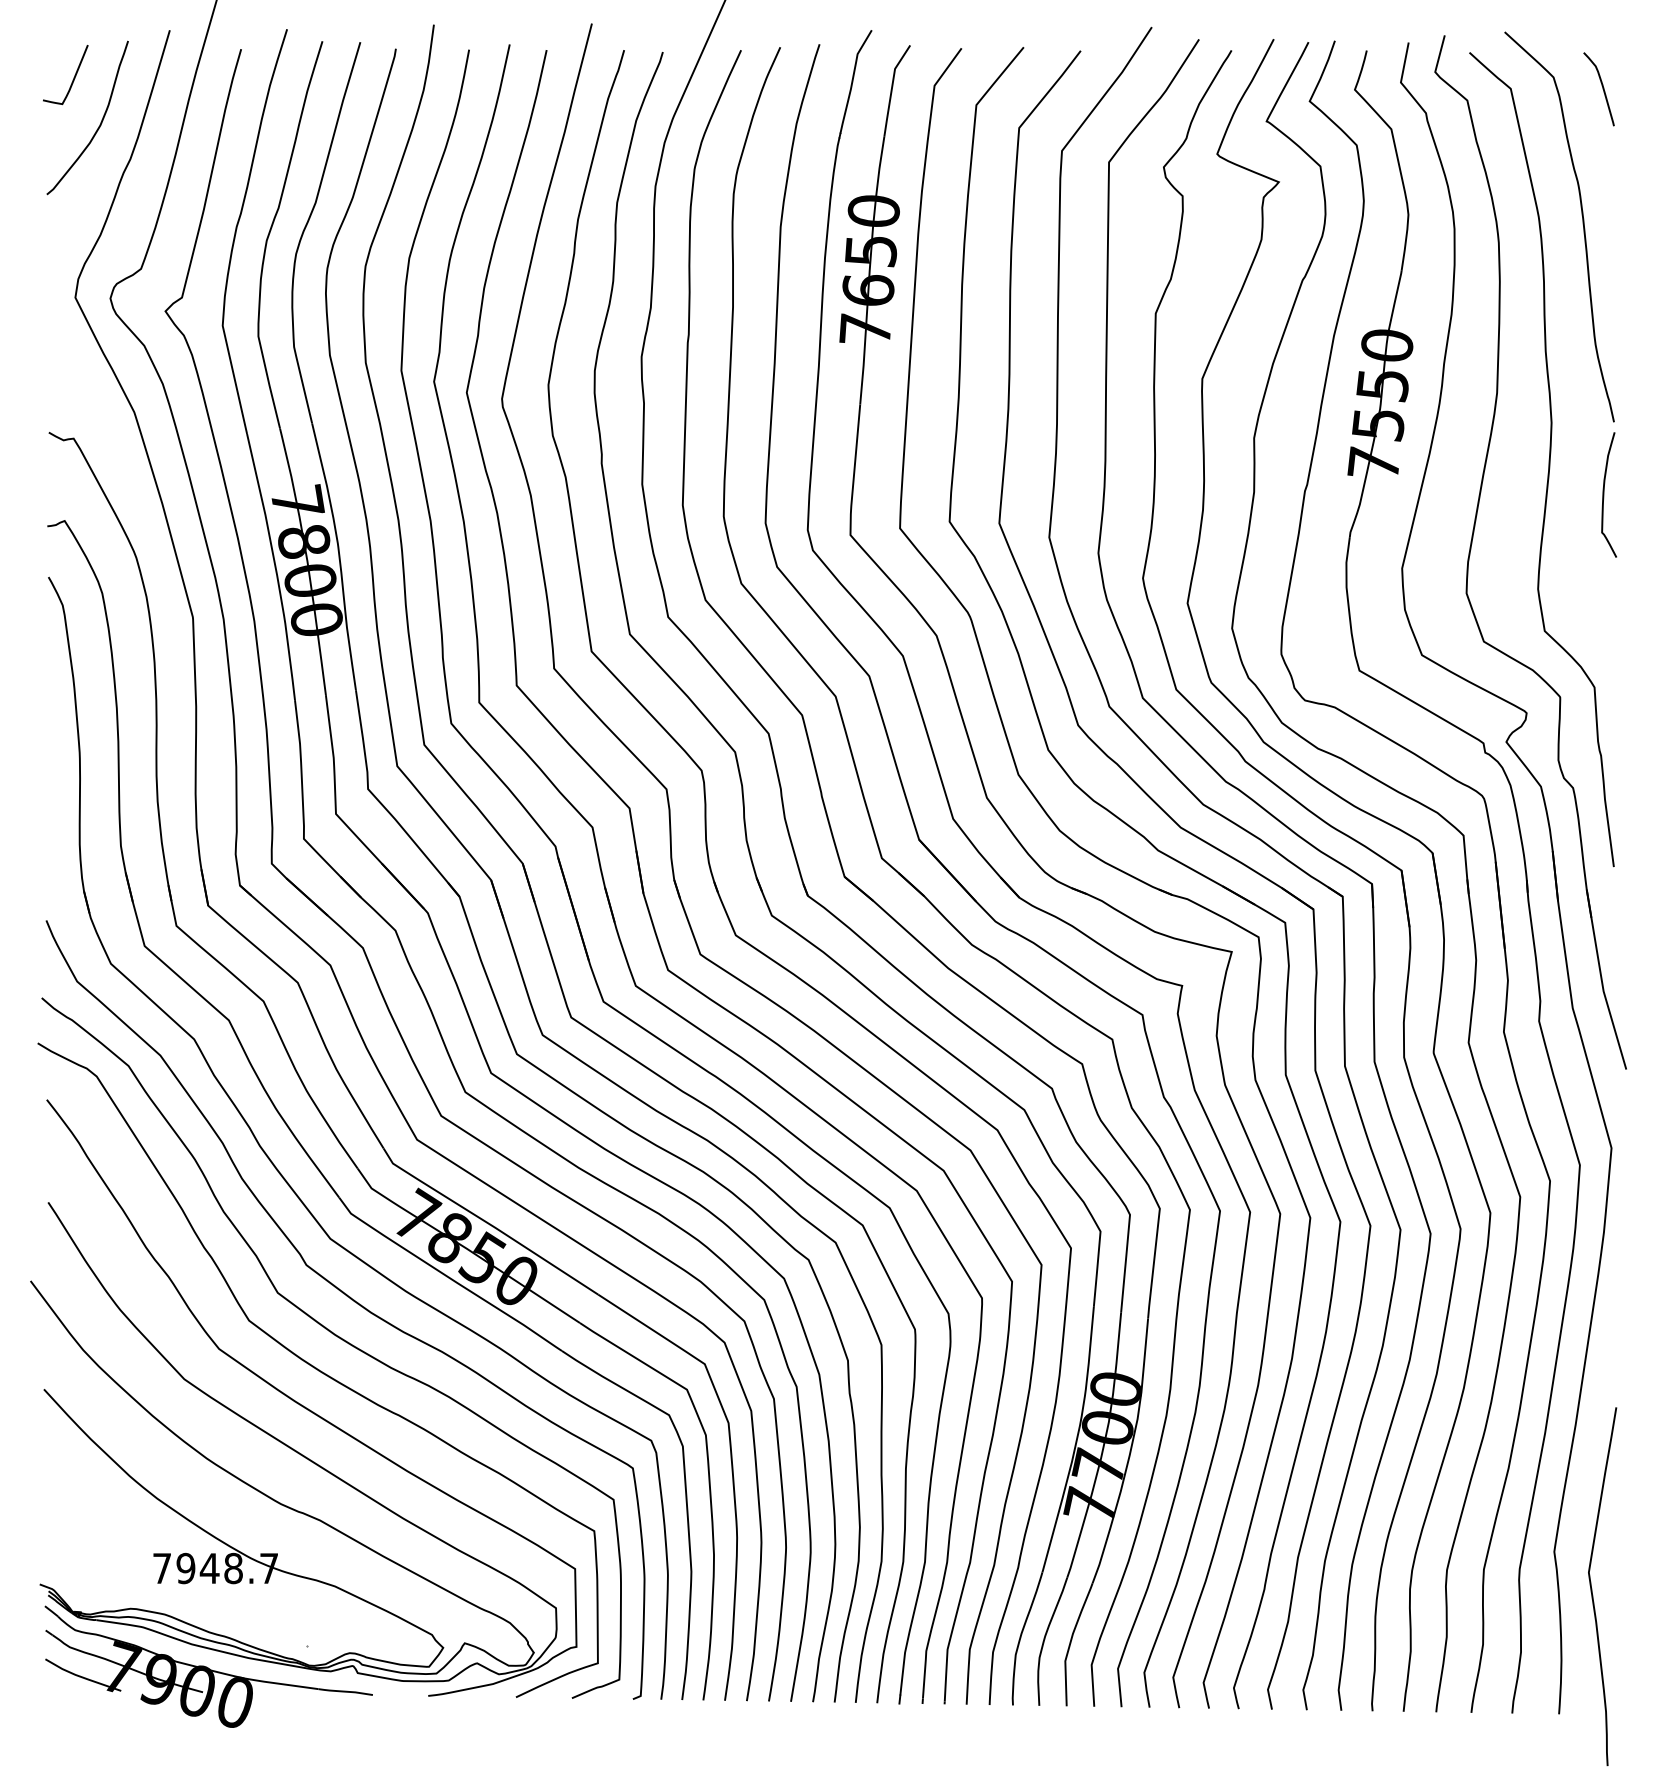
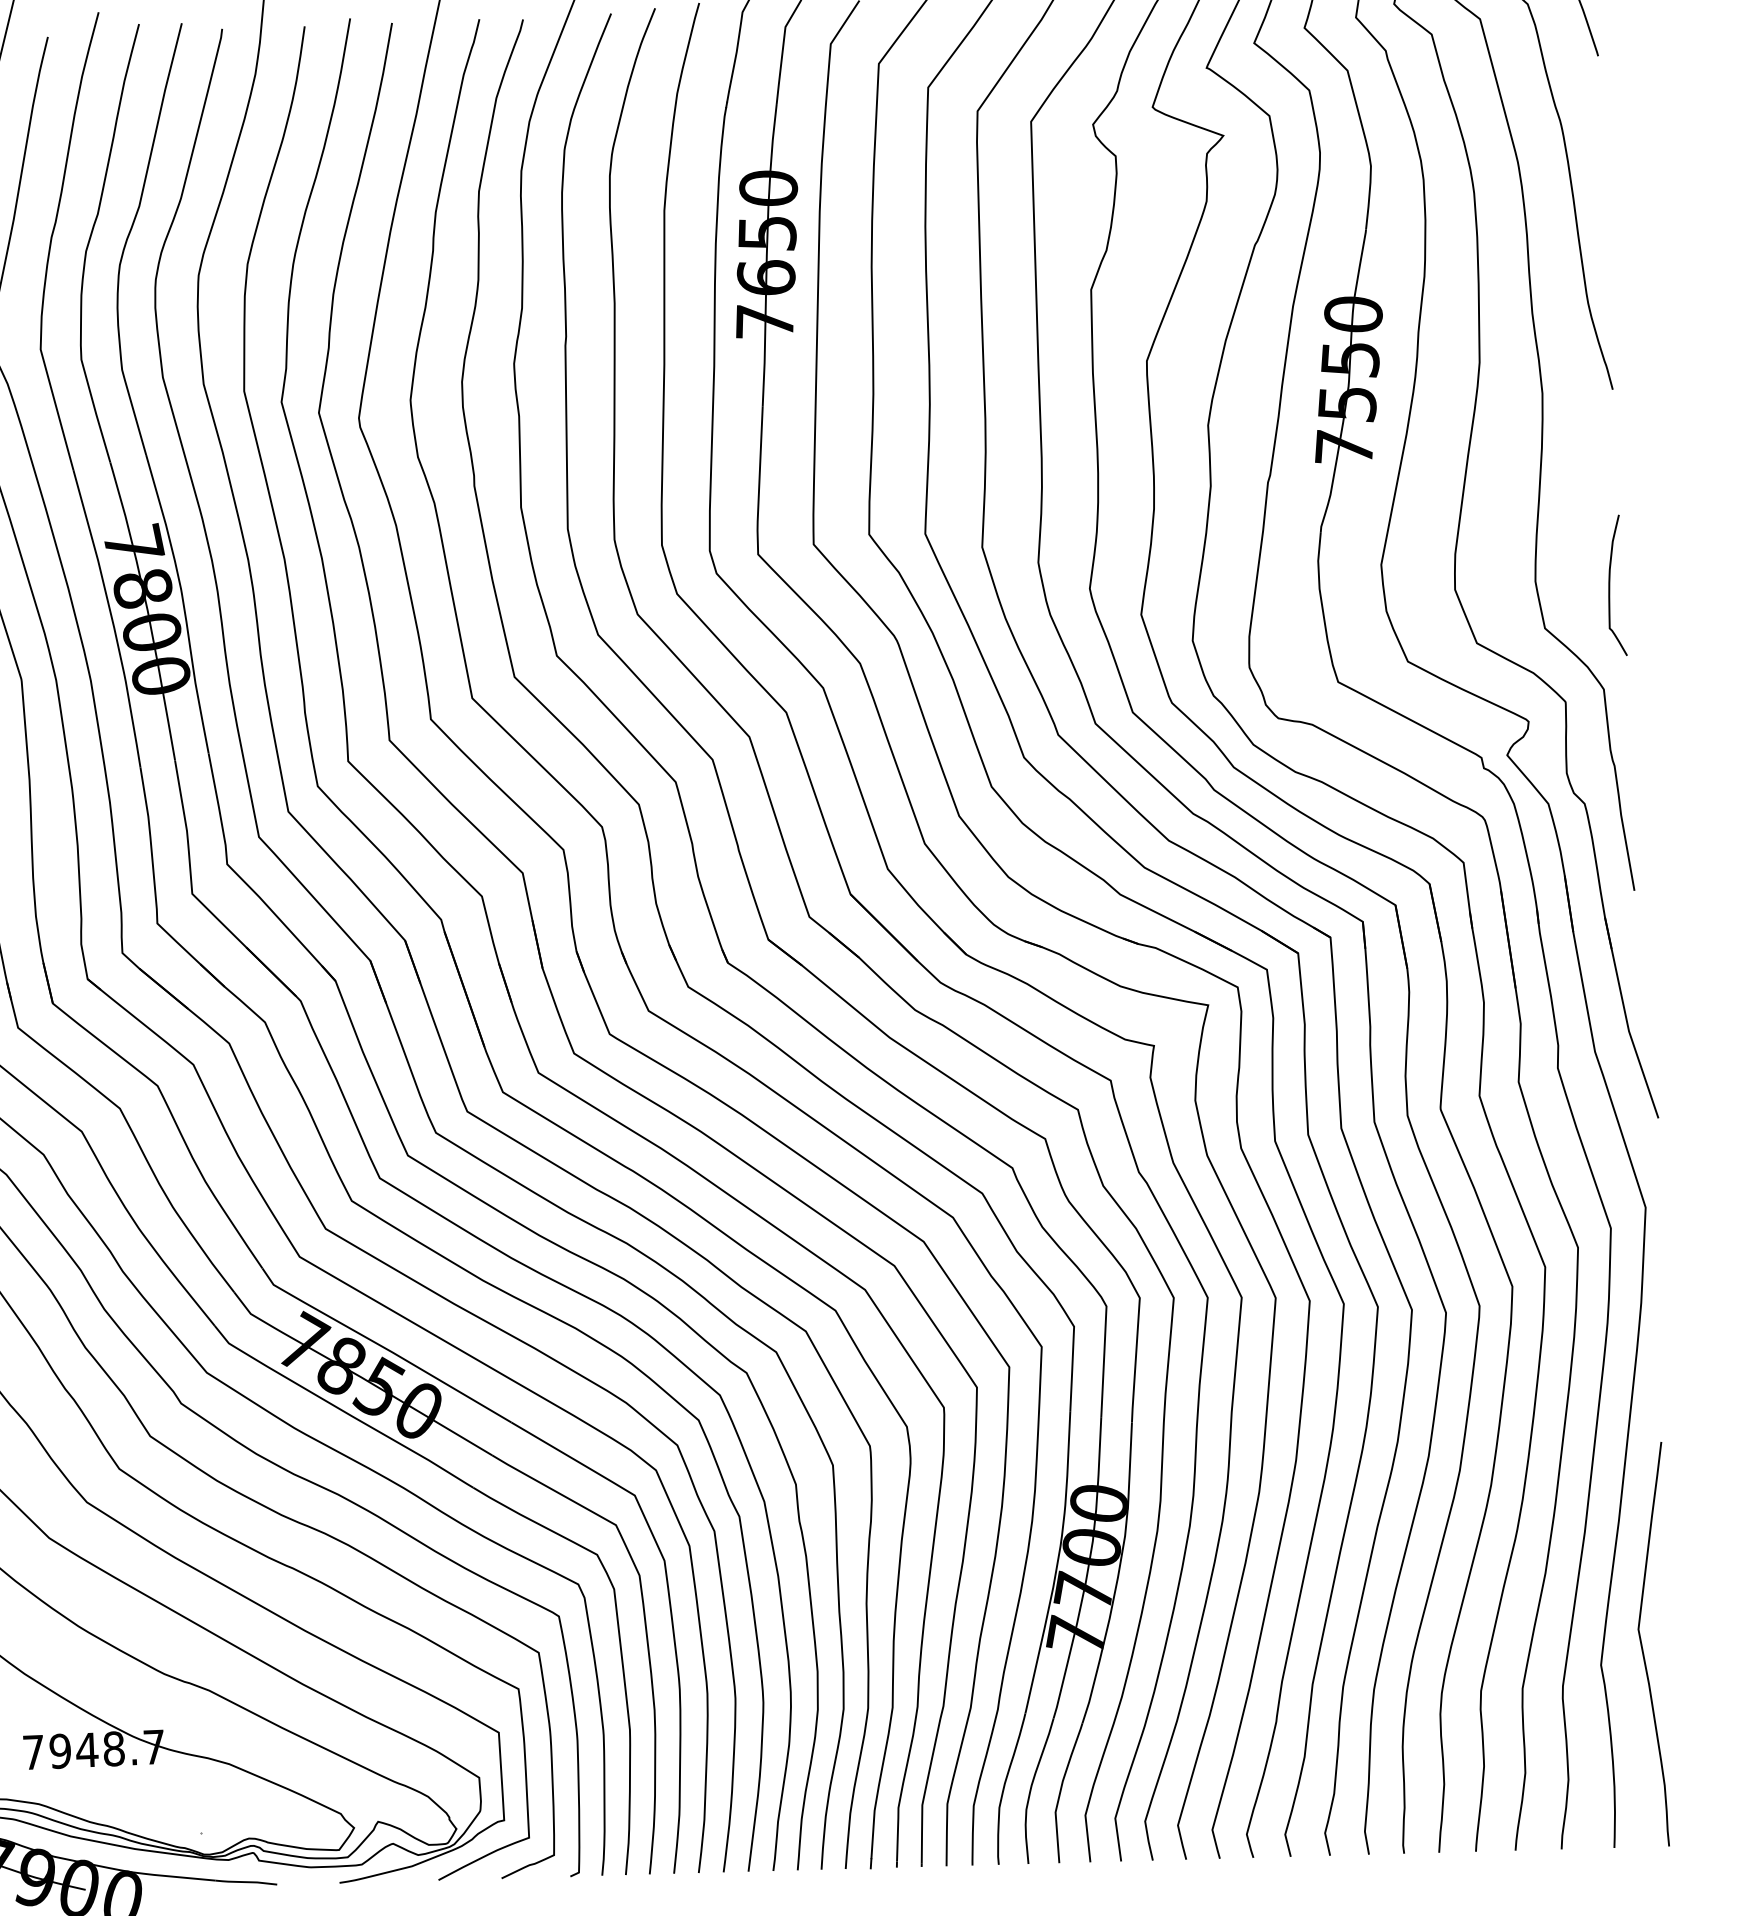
curve: (1604, 494) -> (1610, 585), moved
curve: (1592, 1588) -> (1643, 1647), moved

